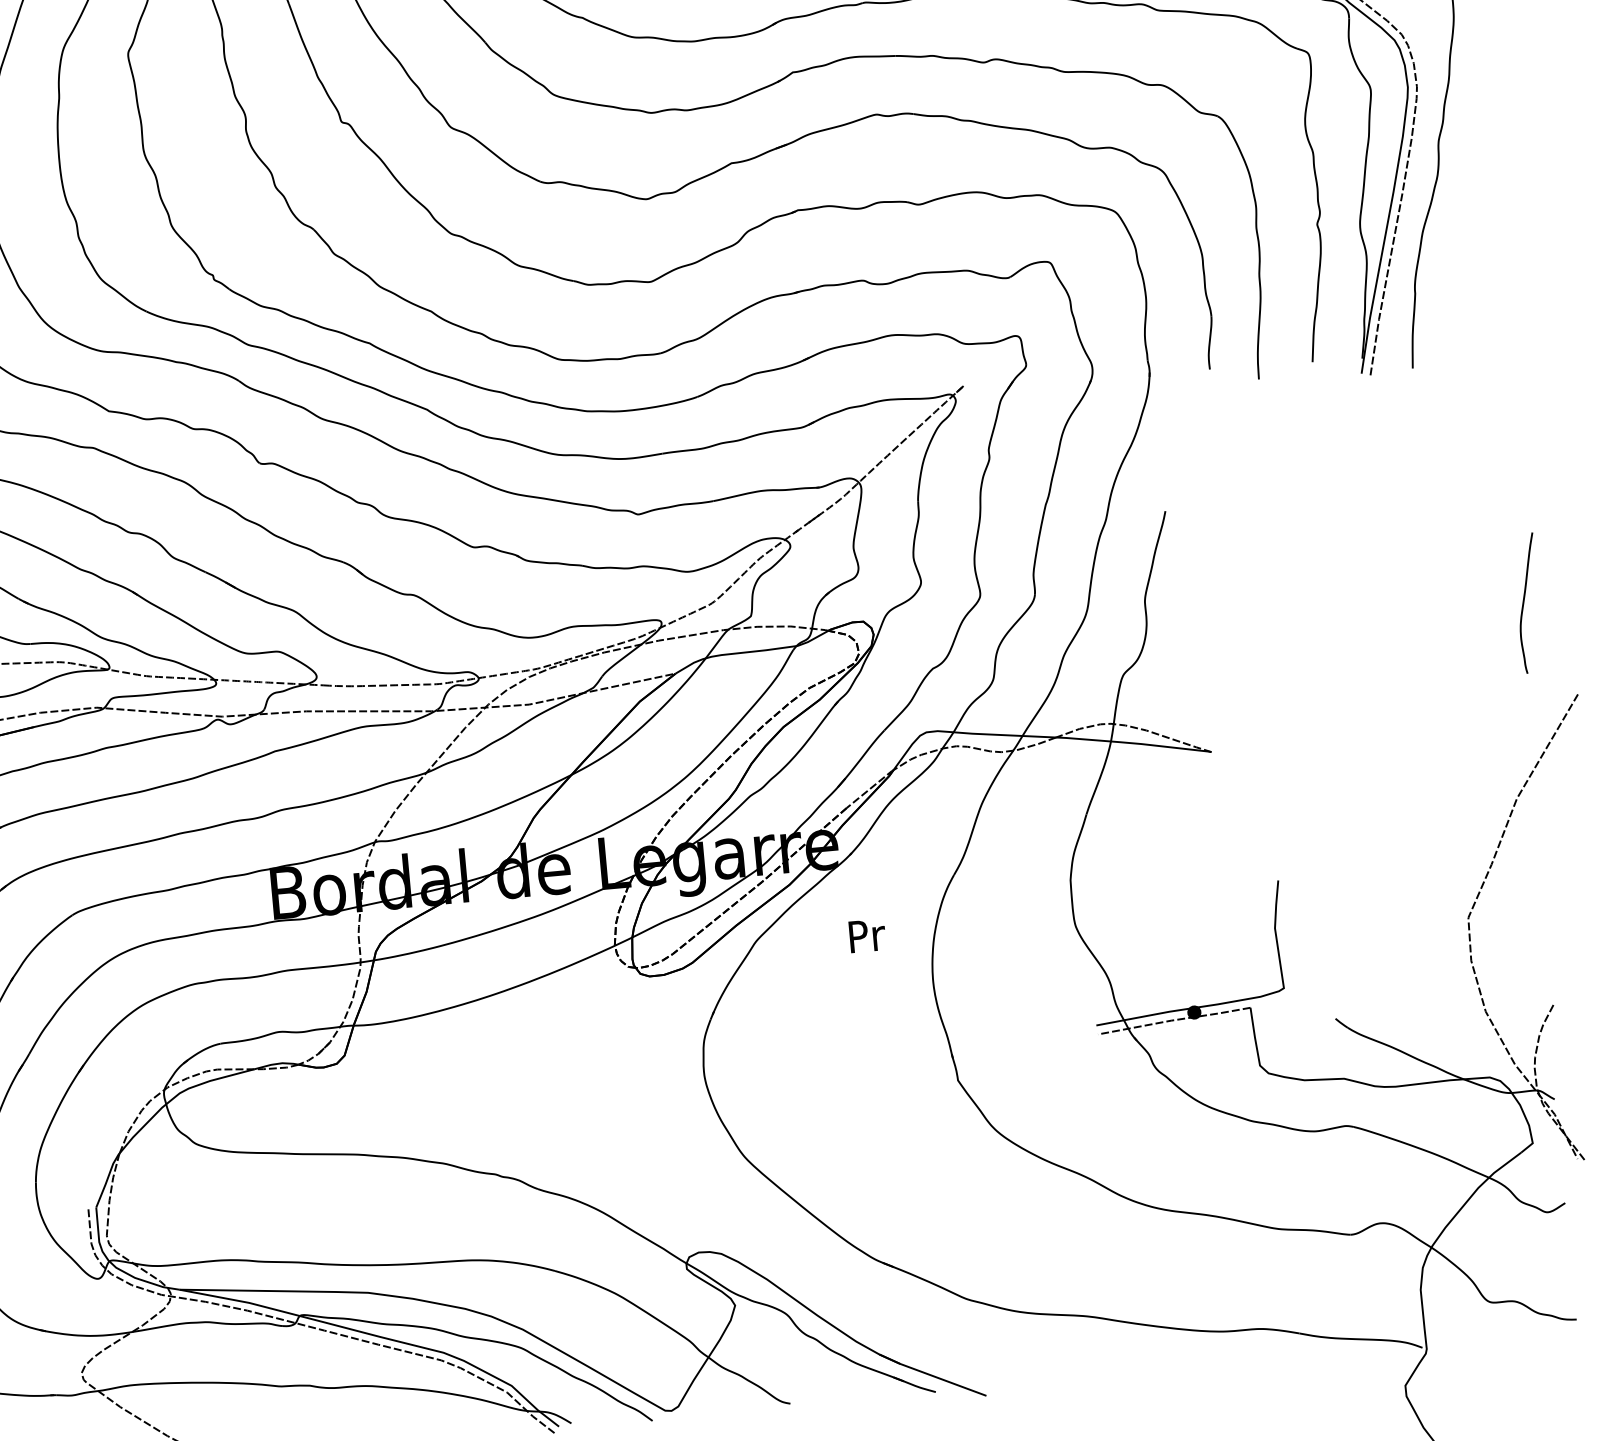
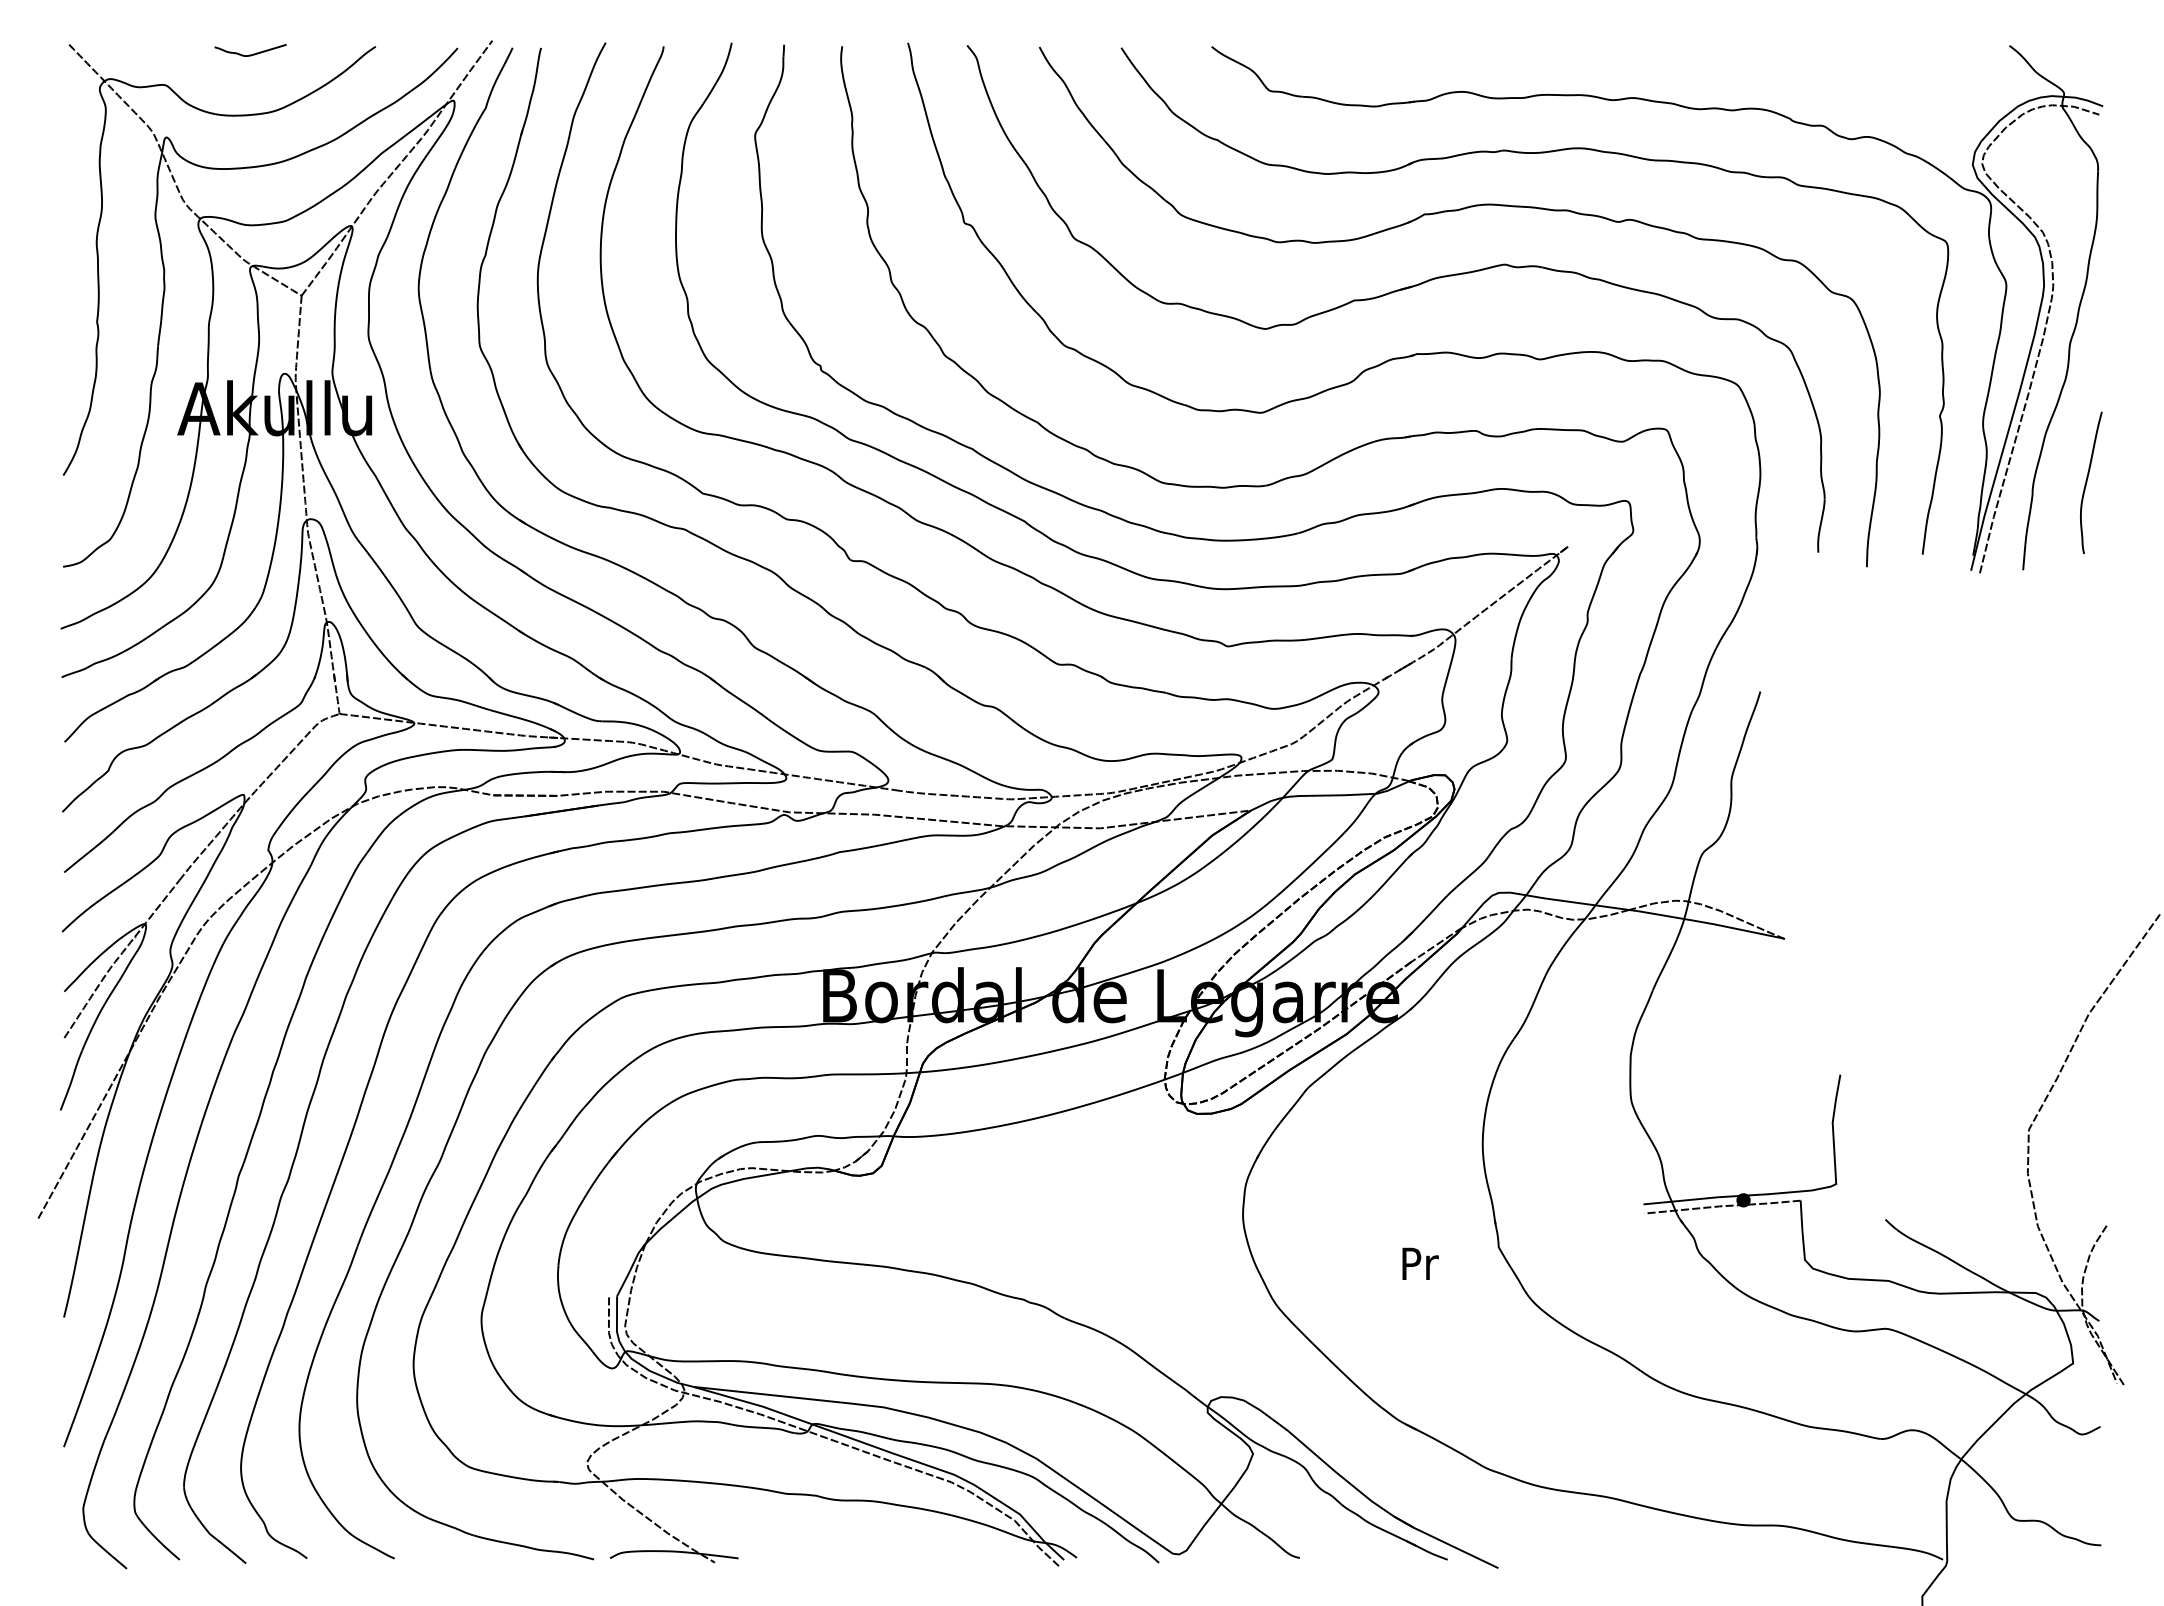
curve: (1524, 603) -> (2087, 482), moved
text: (867, 935) -> (1420, 1263), moved

